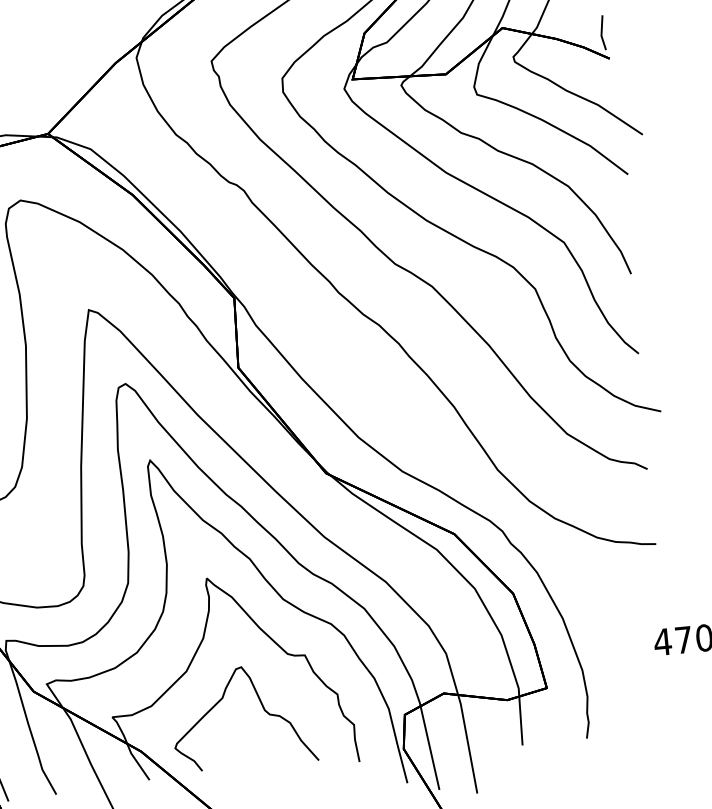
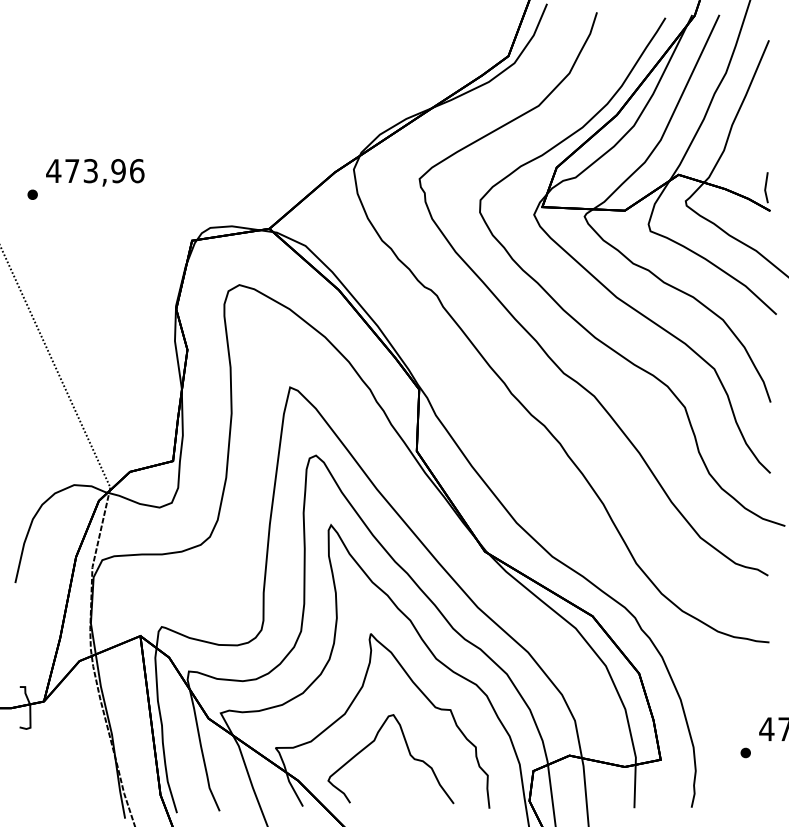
part: (641, 670) -> (745, 752), added

